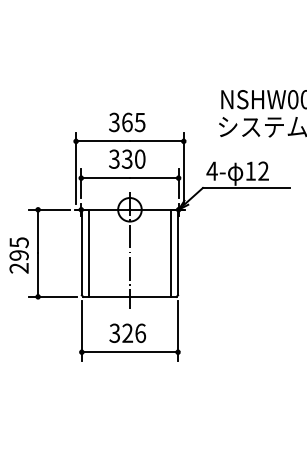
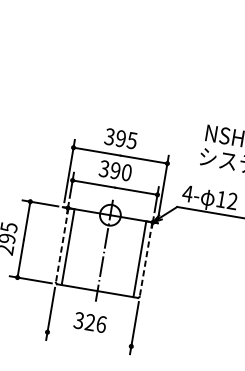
text: (127, 122) -> (121, 138), 365 -> 395
text: (126, 158) -> (114, 170), 330 -> 390
line: (81, 252) -> (61, 245), solid -> dashed
line: (178, 252) -> (146, 259), solid -> dashed
line: (129, 352) -> (88, 339), removed

